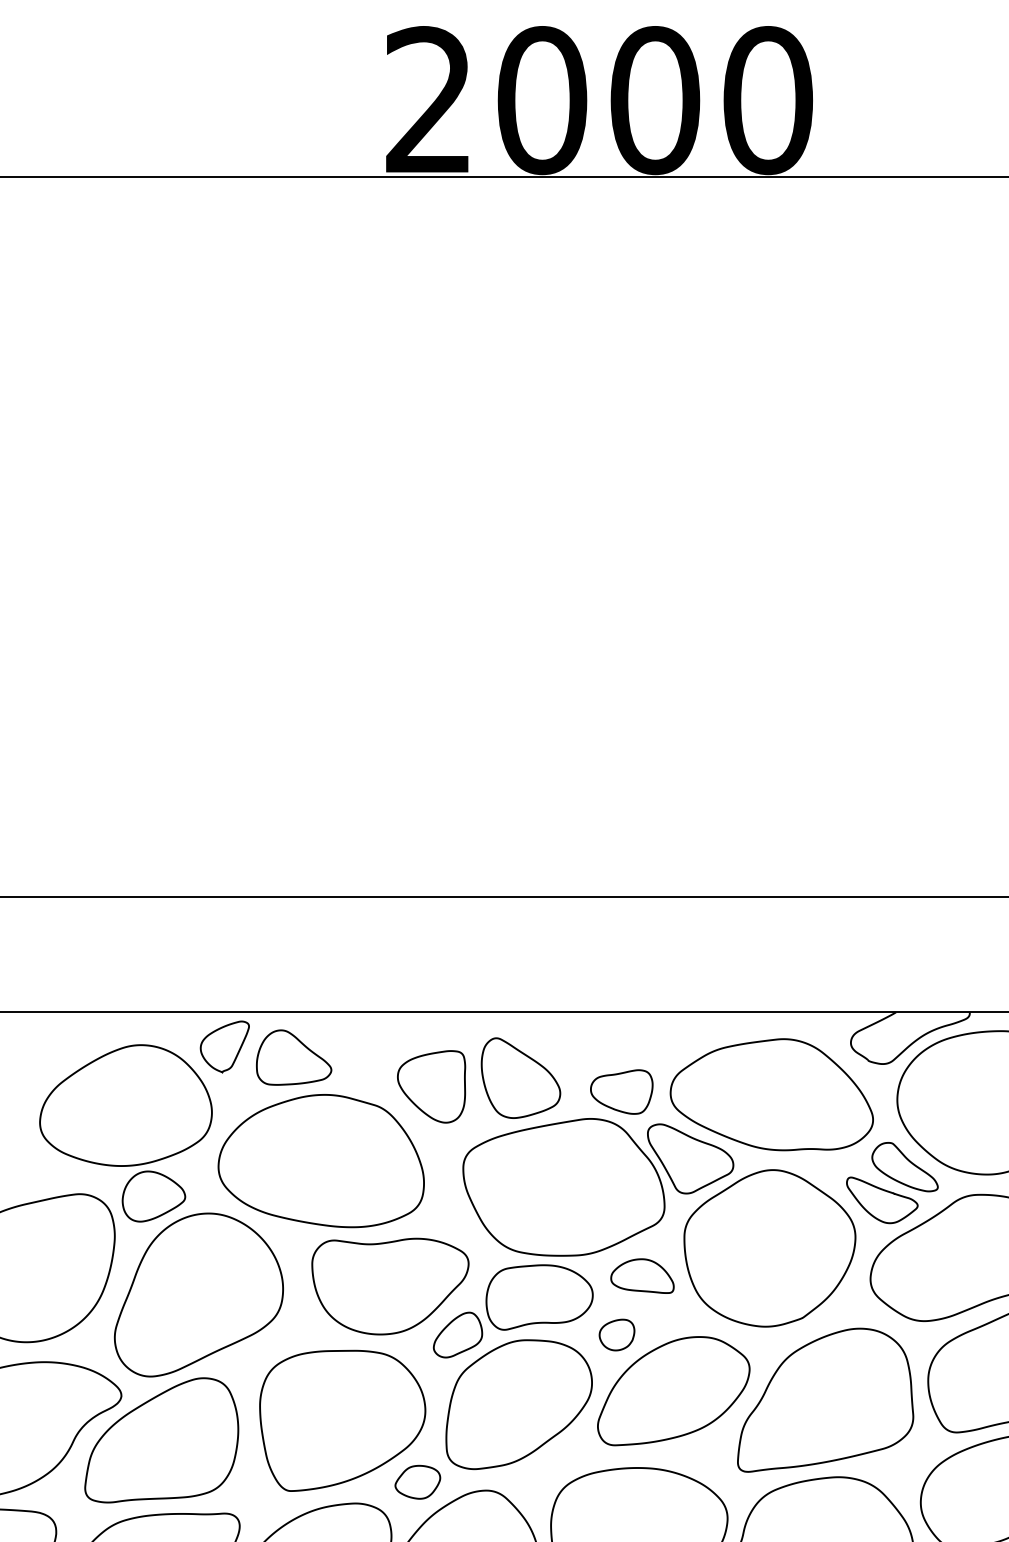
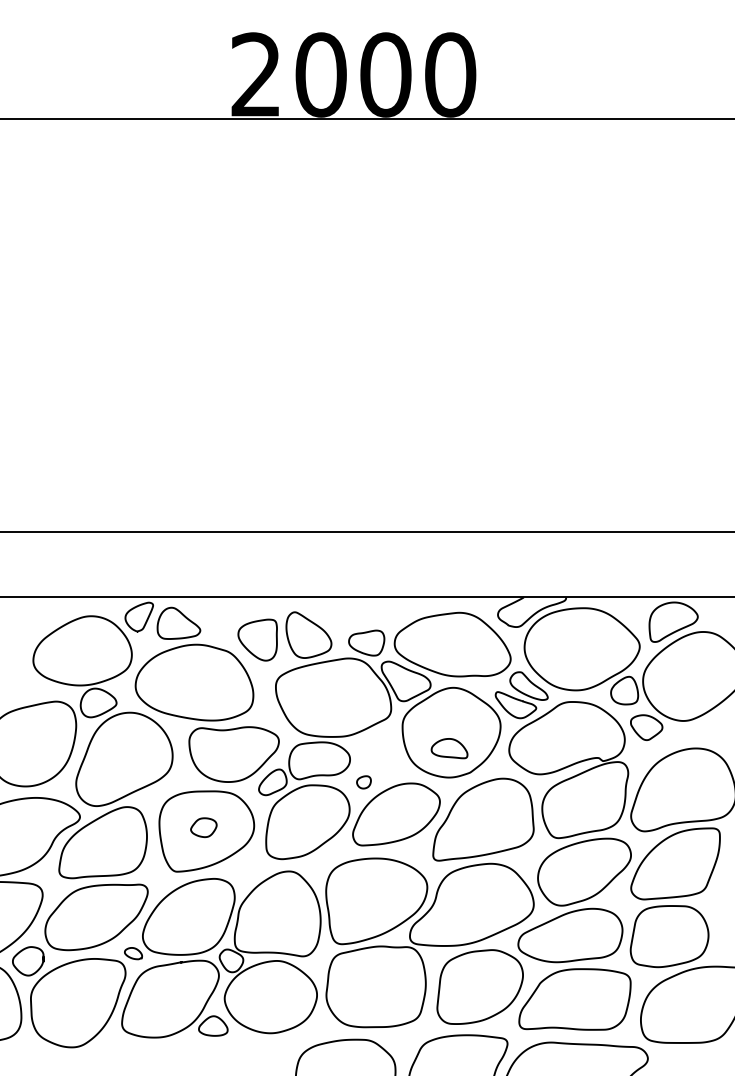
part: (642, 1275) -> (449, 748), moved
part: (616, 1335) -> (363, 782), size x0.7
part: (417, 1481) -> (203, 827), moved

